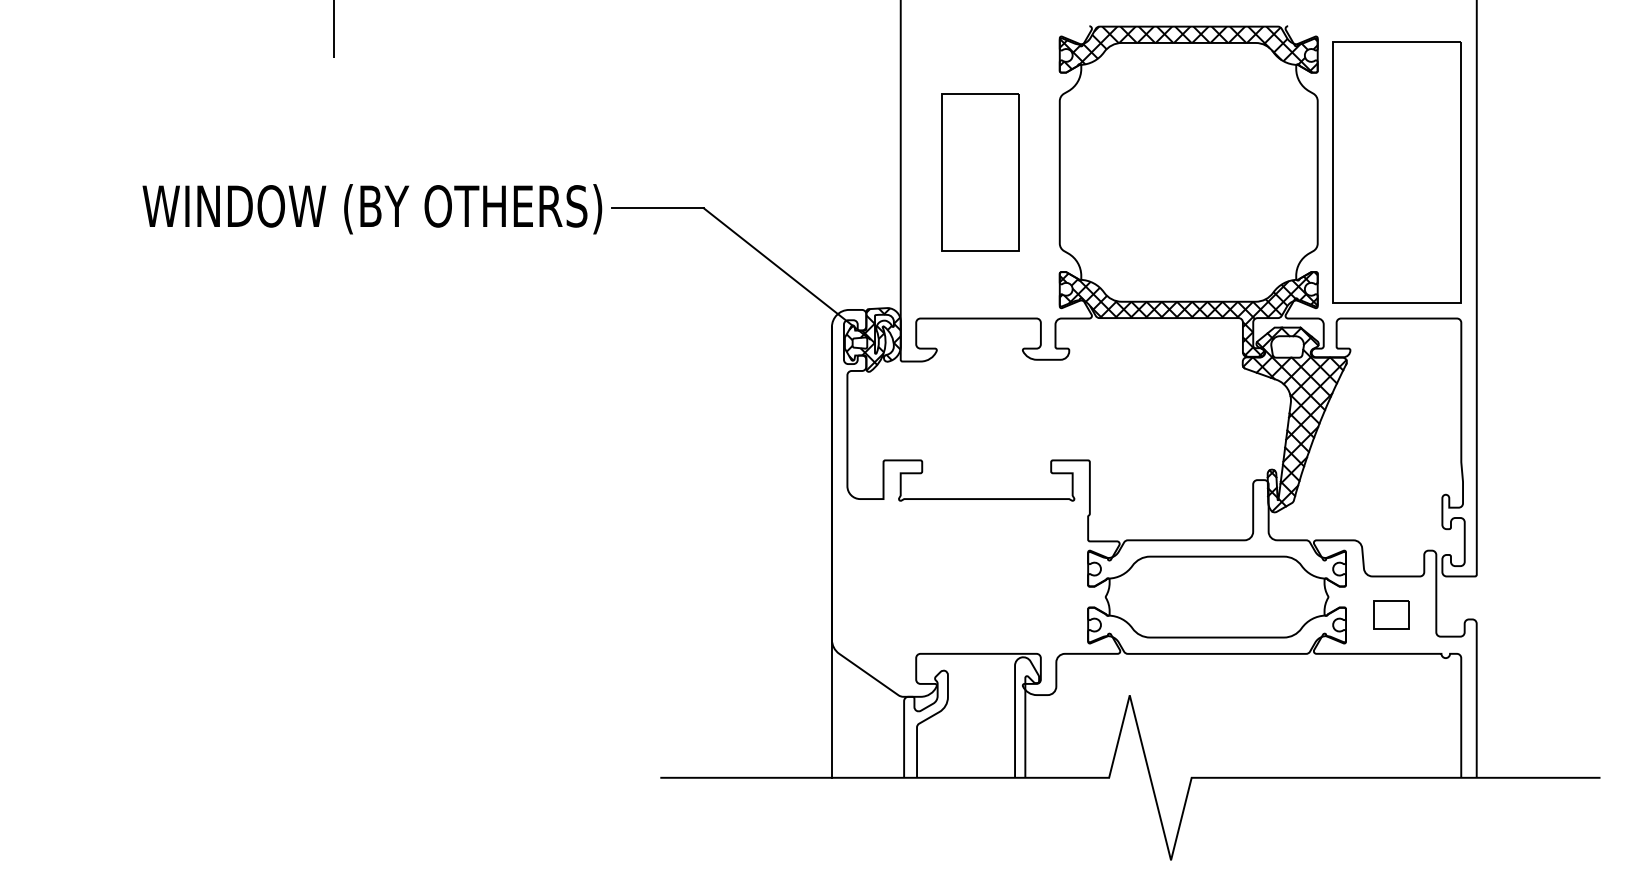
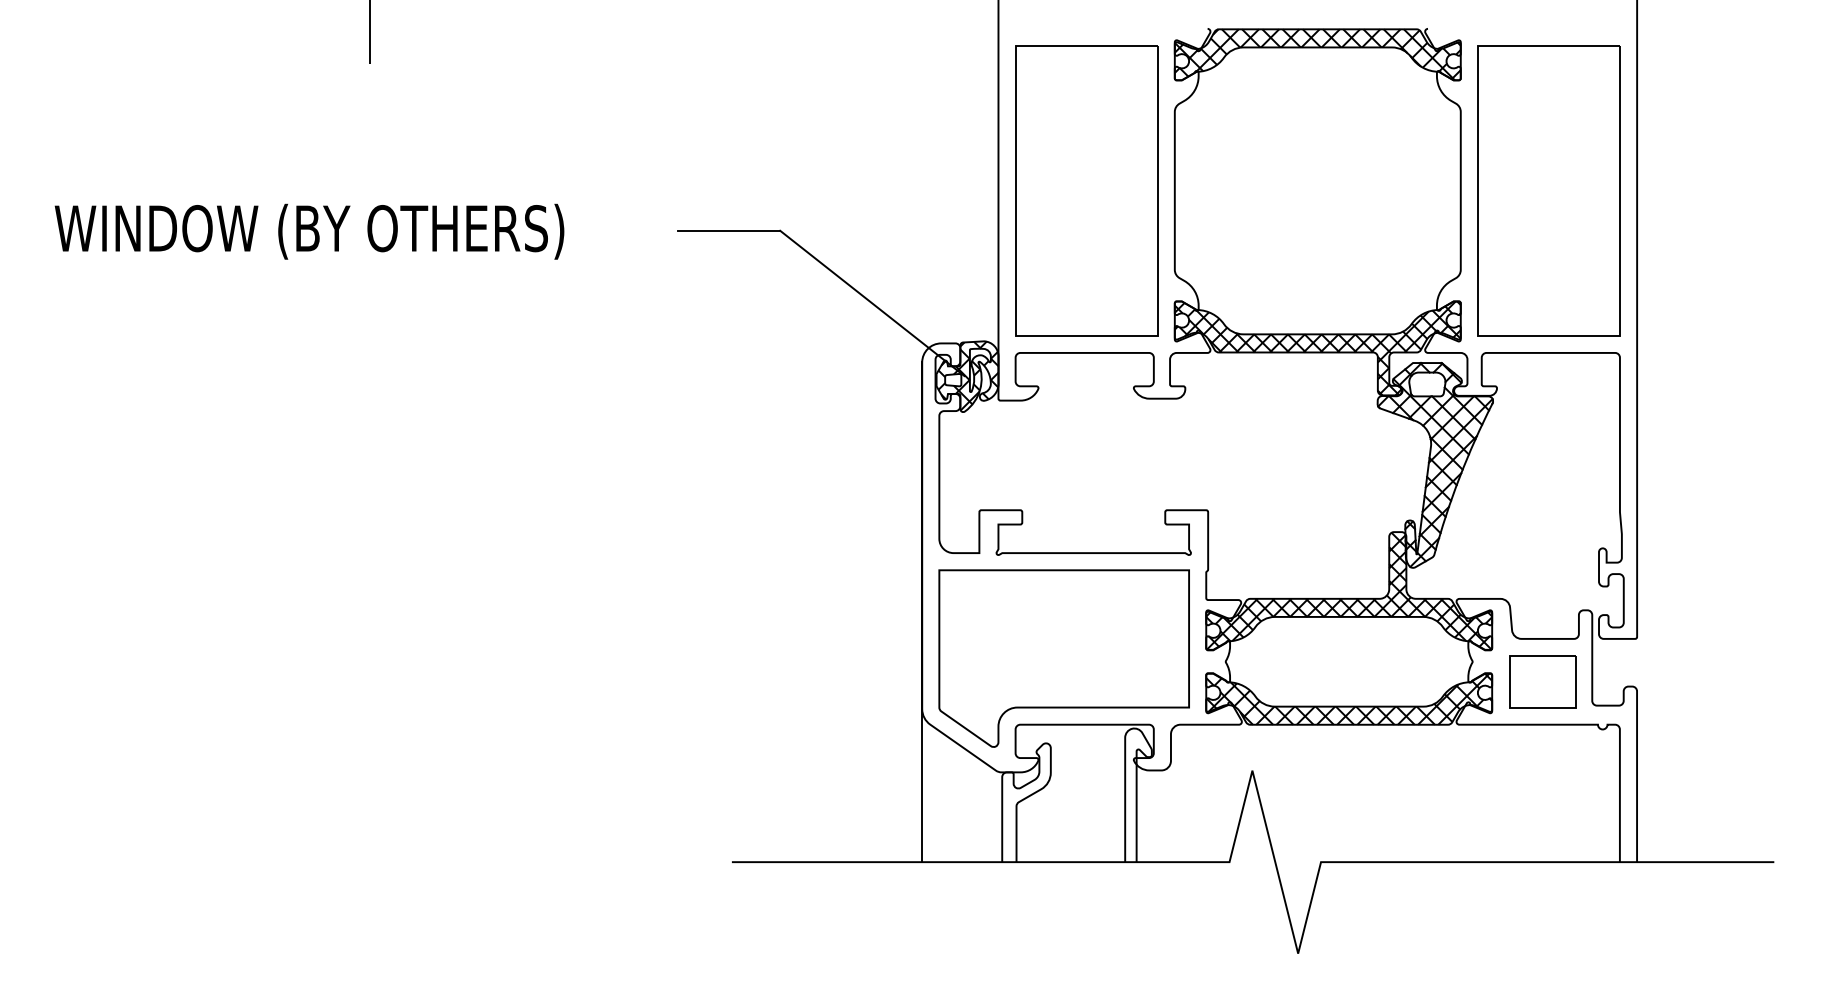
part: (979, 172) -> (1085, 191), size x1.67
text: (372, 209) -> (309, 232), moved
hatch: (1217, 533) -> (1349, 591), added
part: (959, 593) -> (1063, 657), added
part: (1391, 614) -> (1542, 681), size x1.67
hatch: (1217, 630) -> (1349, 698), added

